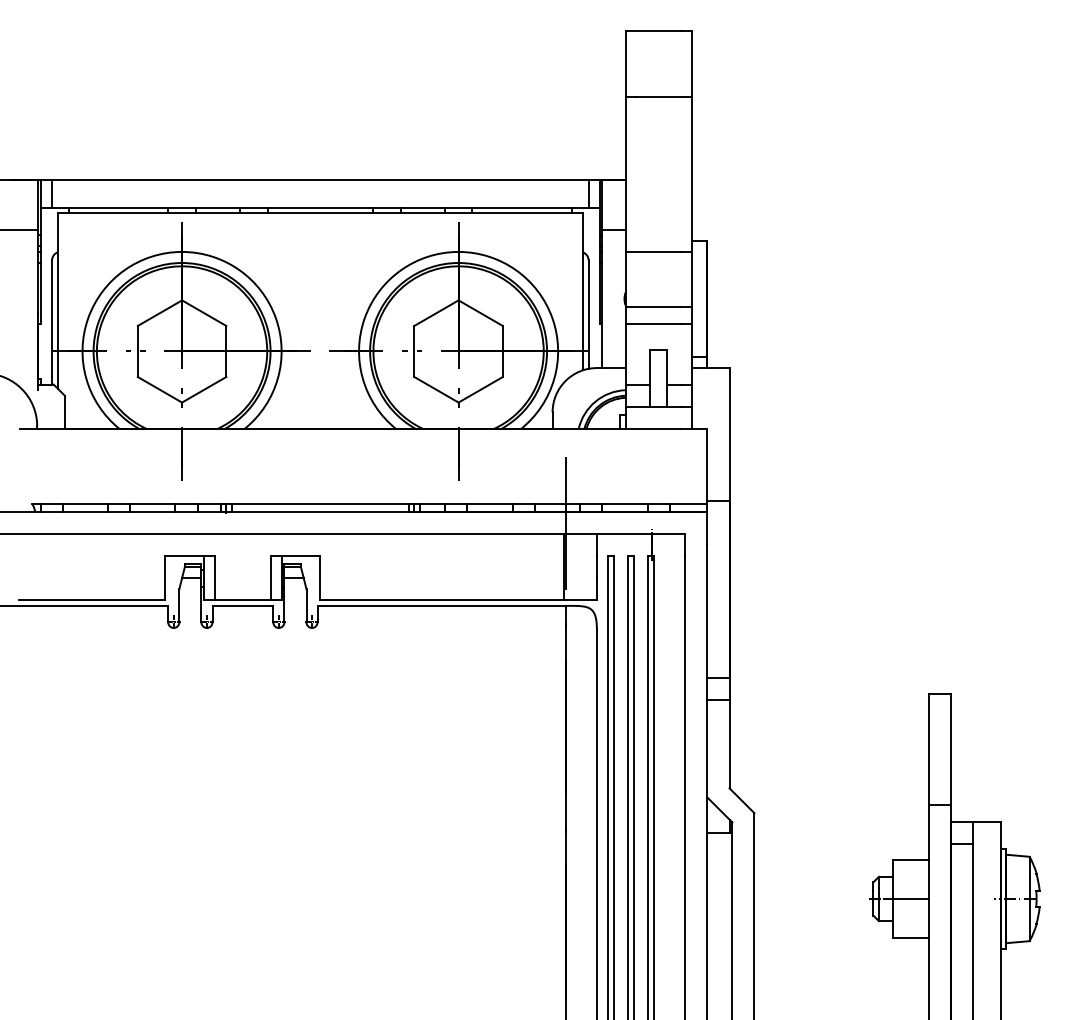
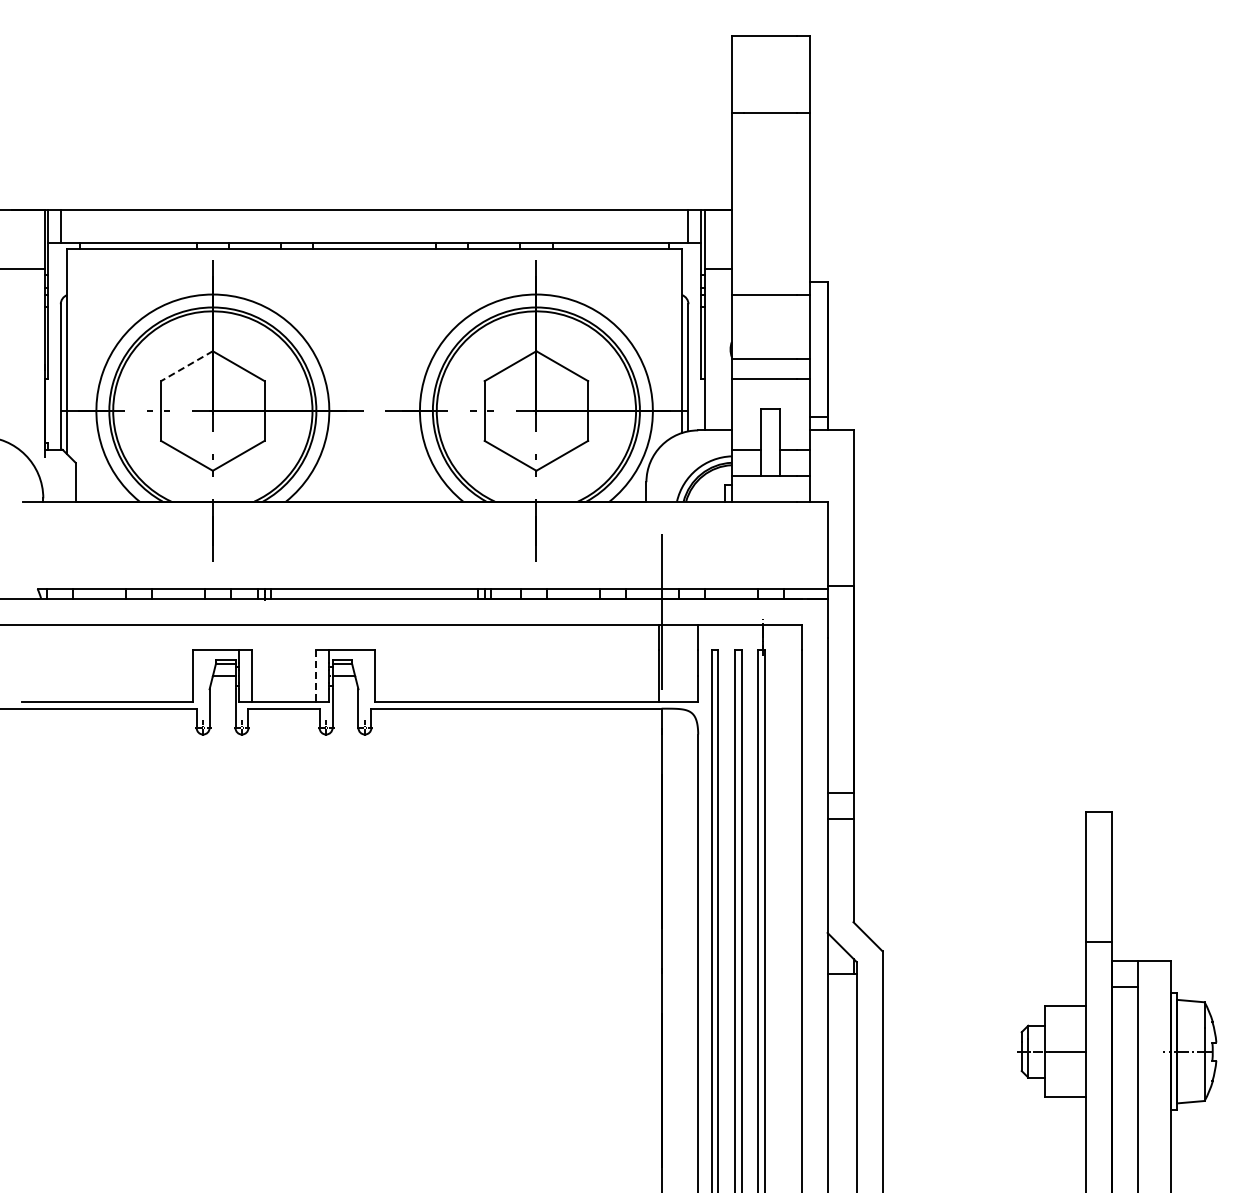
line: (159, 313) -> (186, 366), solid -> dashed
line: (270, 578) -> (316, 676), solid -> dashed

